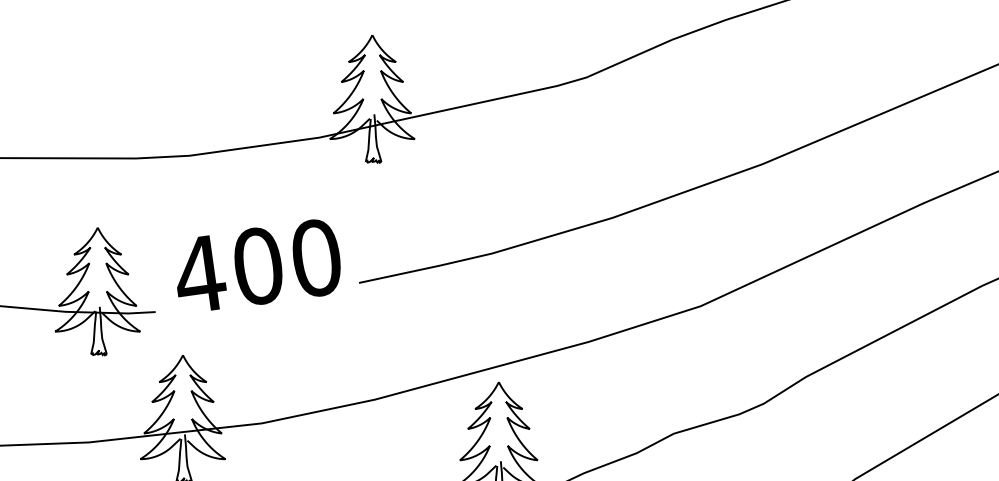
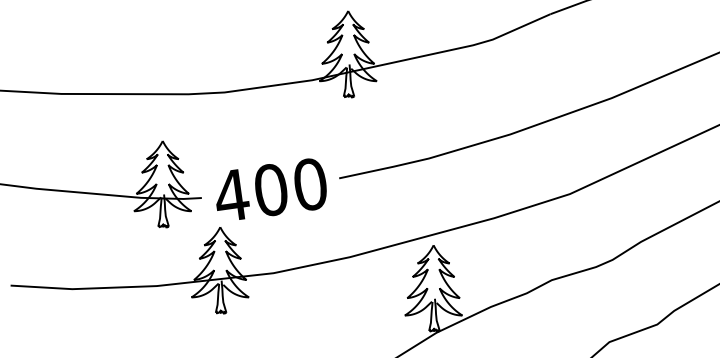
text: (258, 263) -> (271, 188), moved

